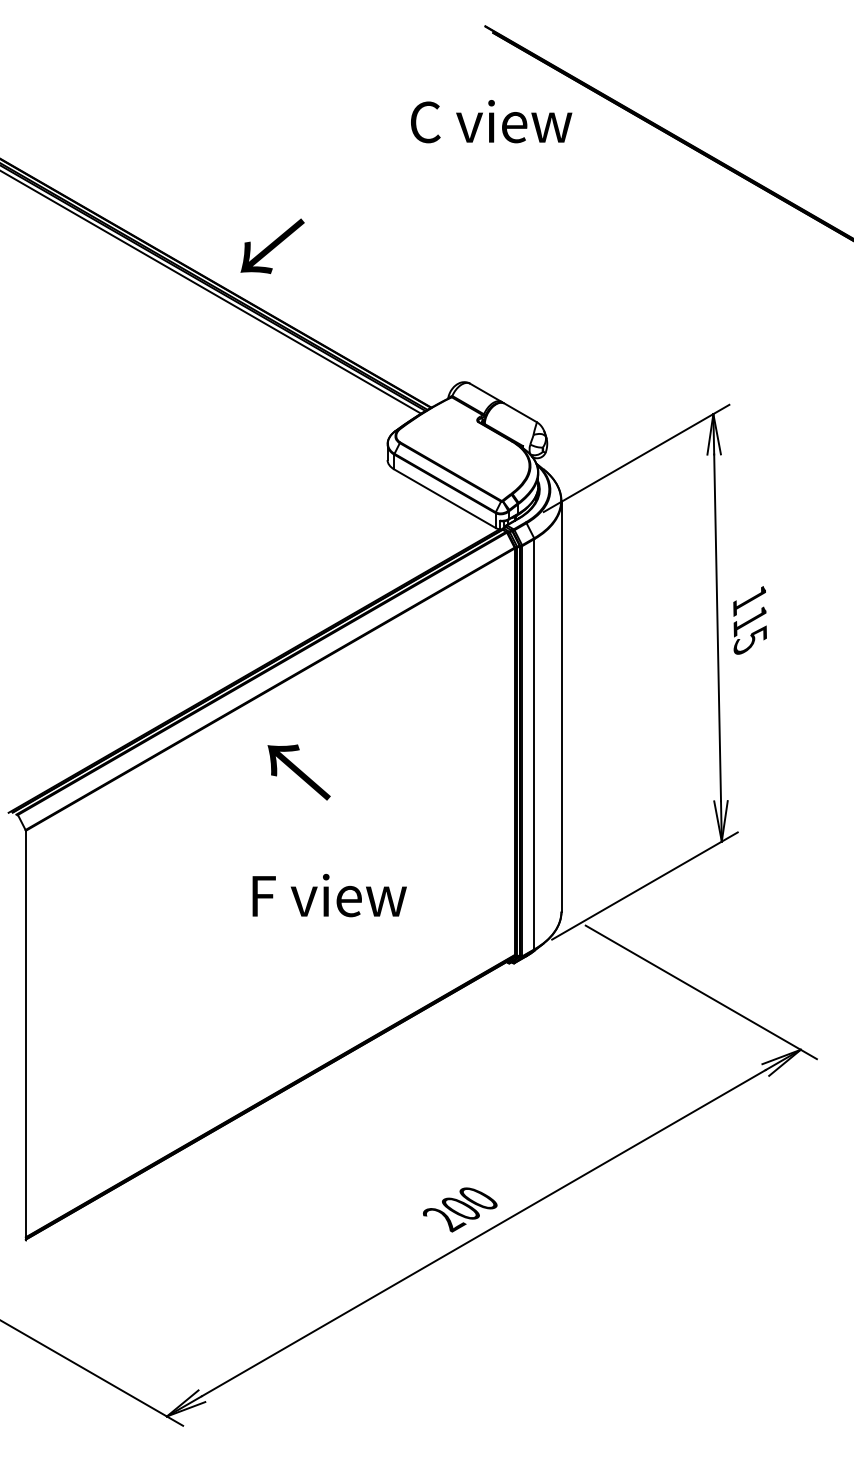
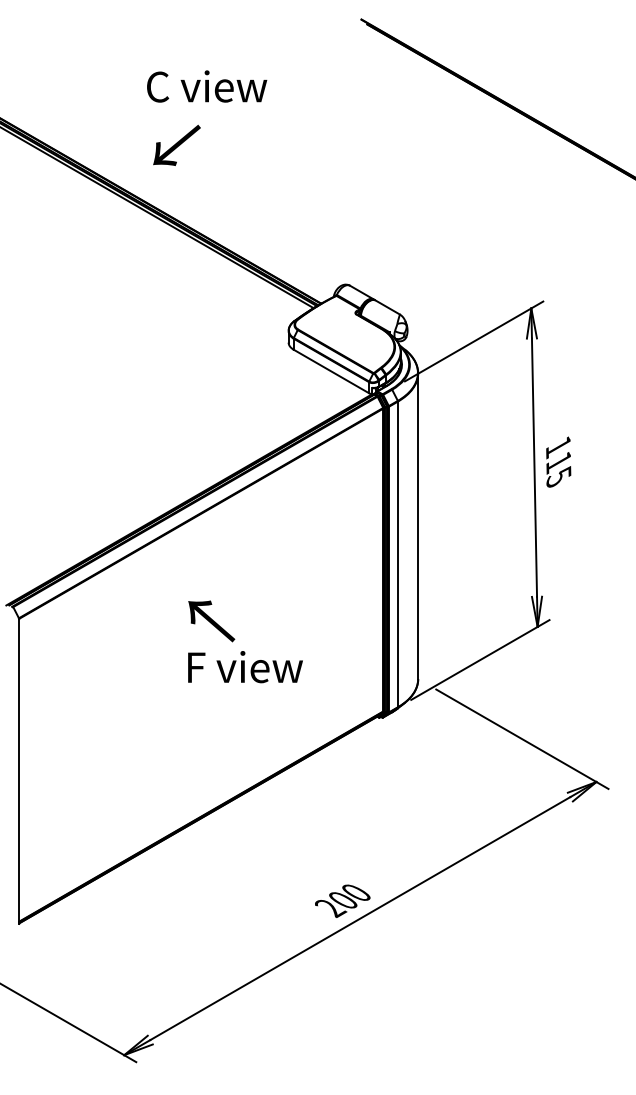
text: (492, 121) -> (207, 86), moved
text: (271, 245) -> (176, 144), moved
text: (298, 772) -> (211, 621), moved

